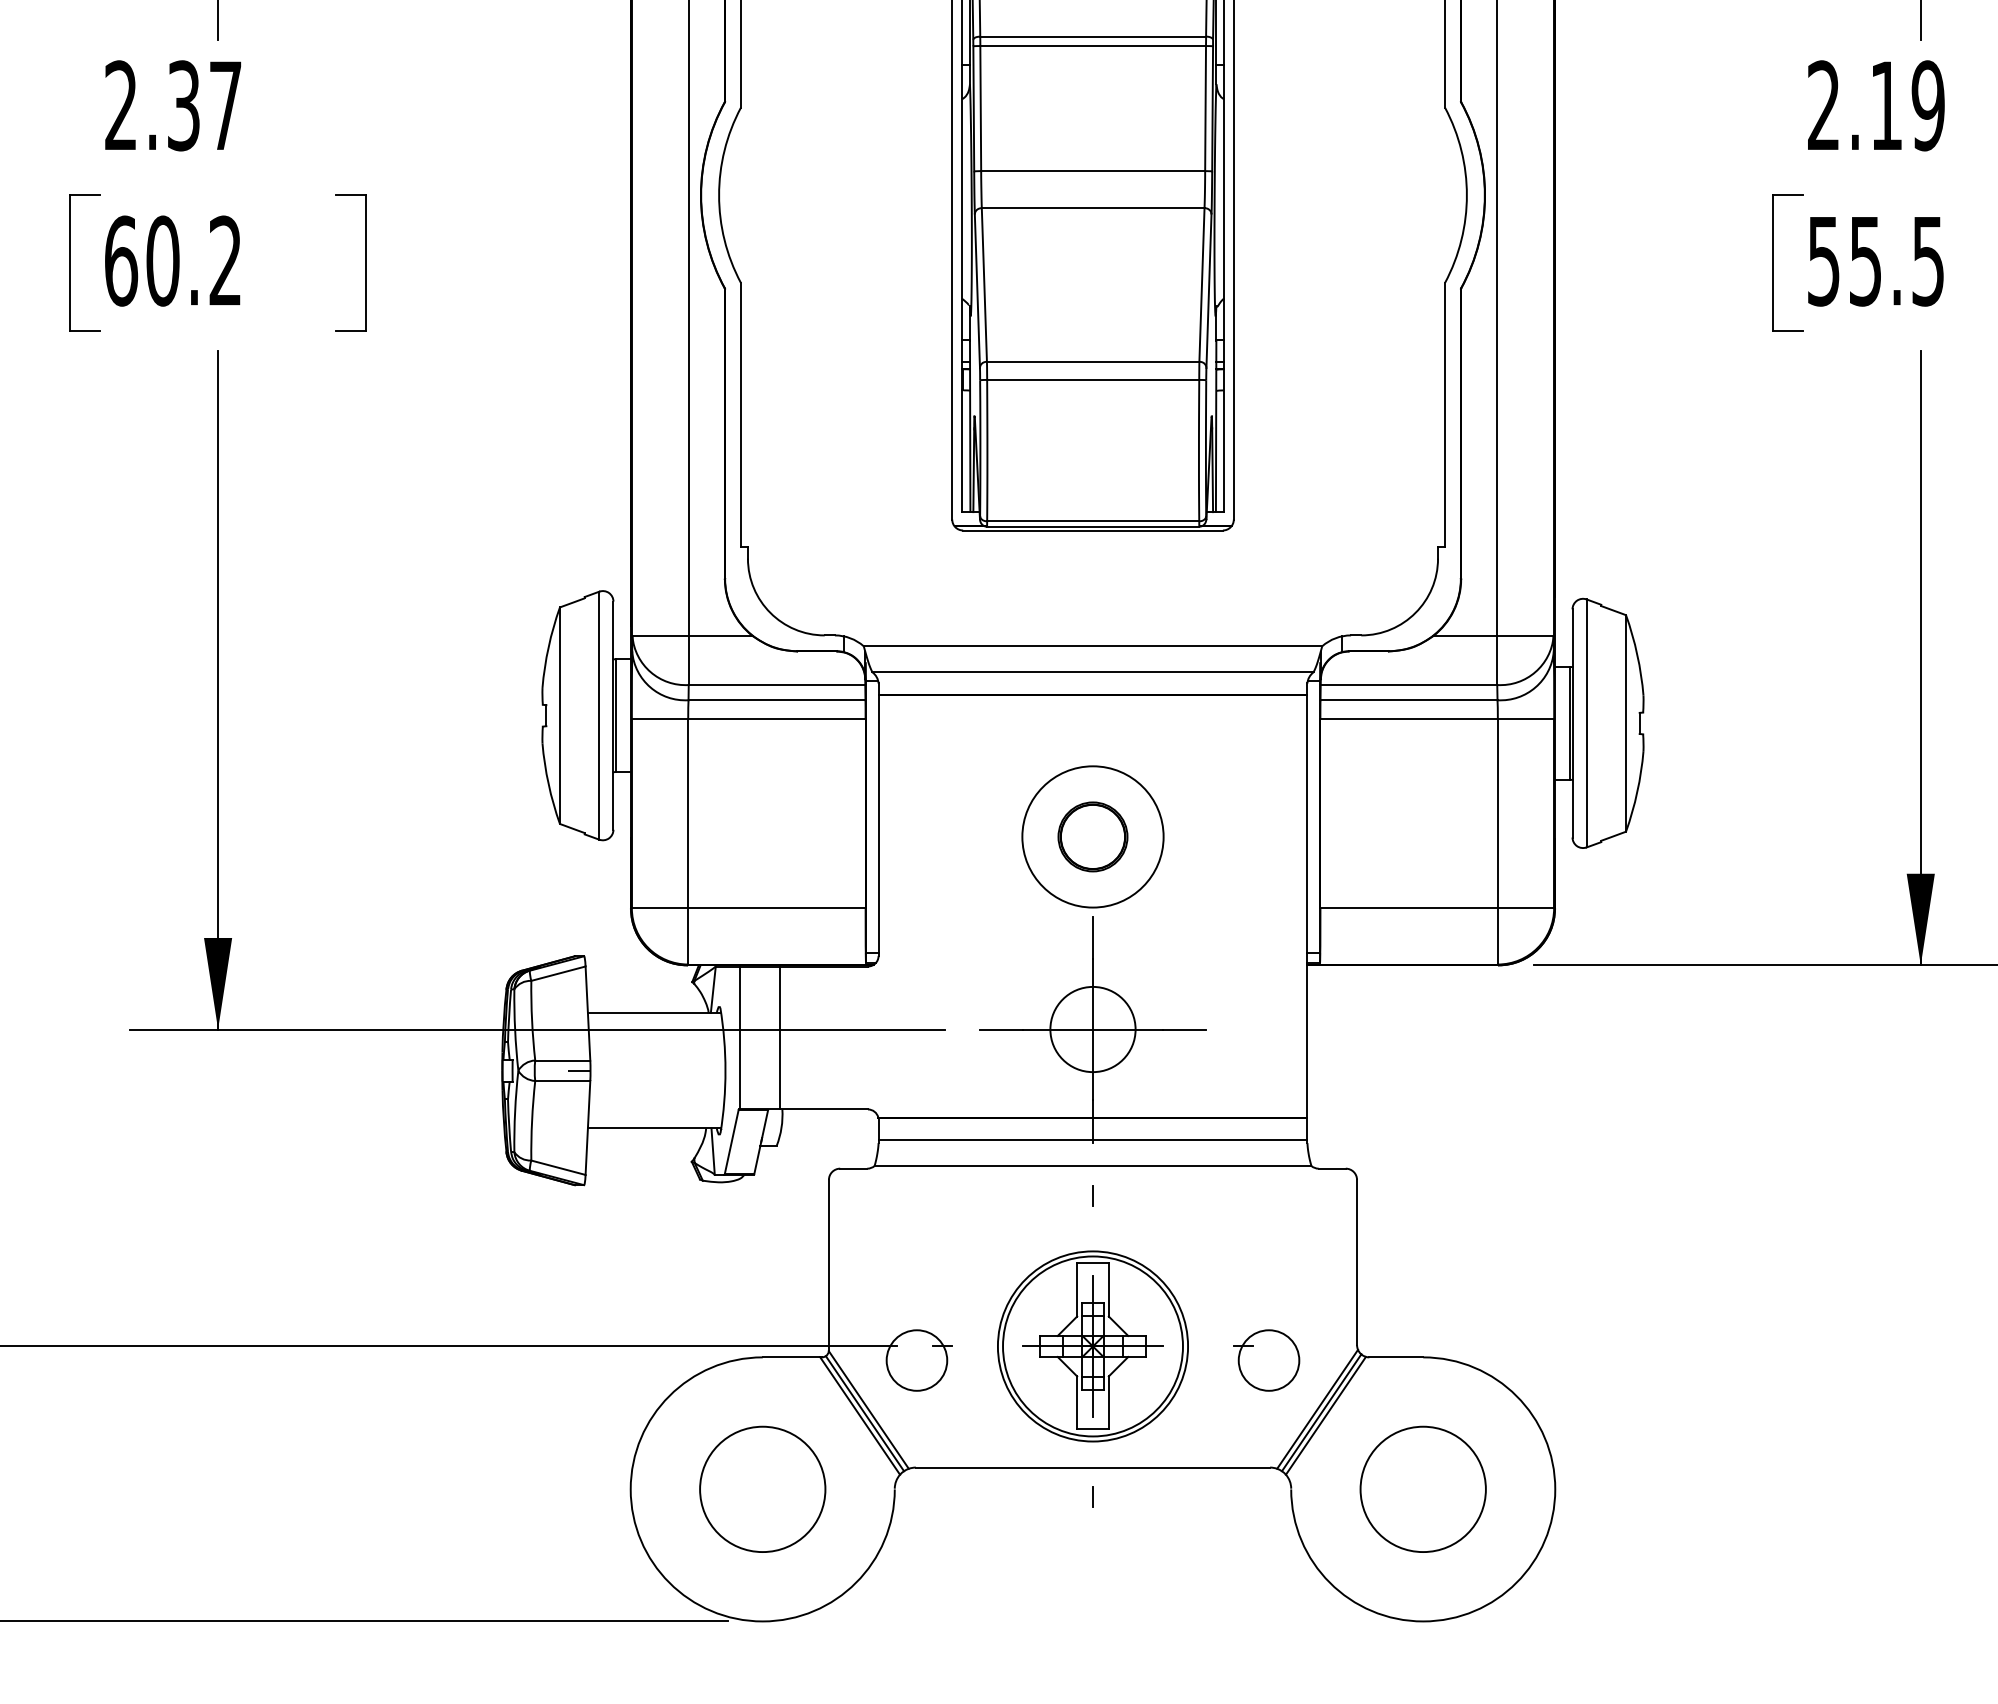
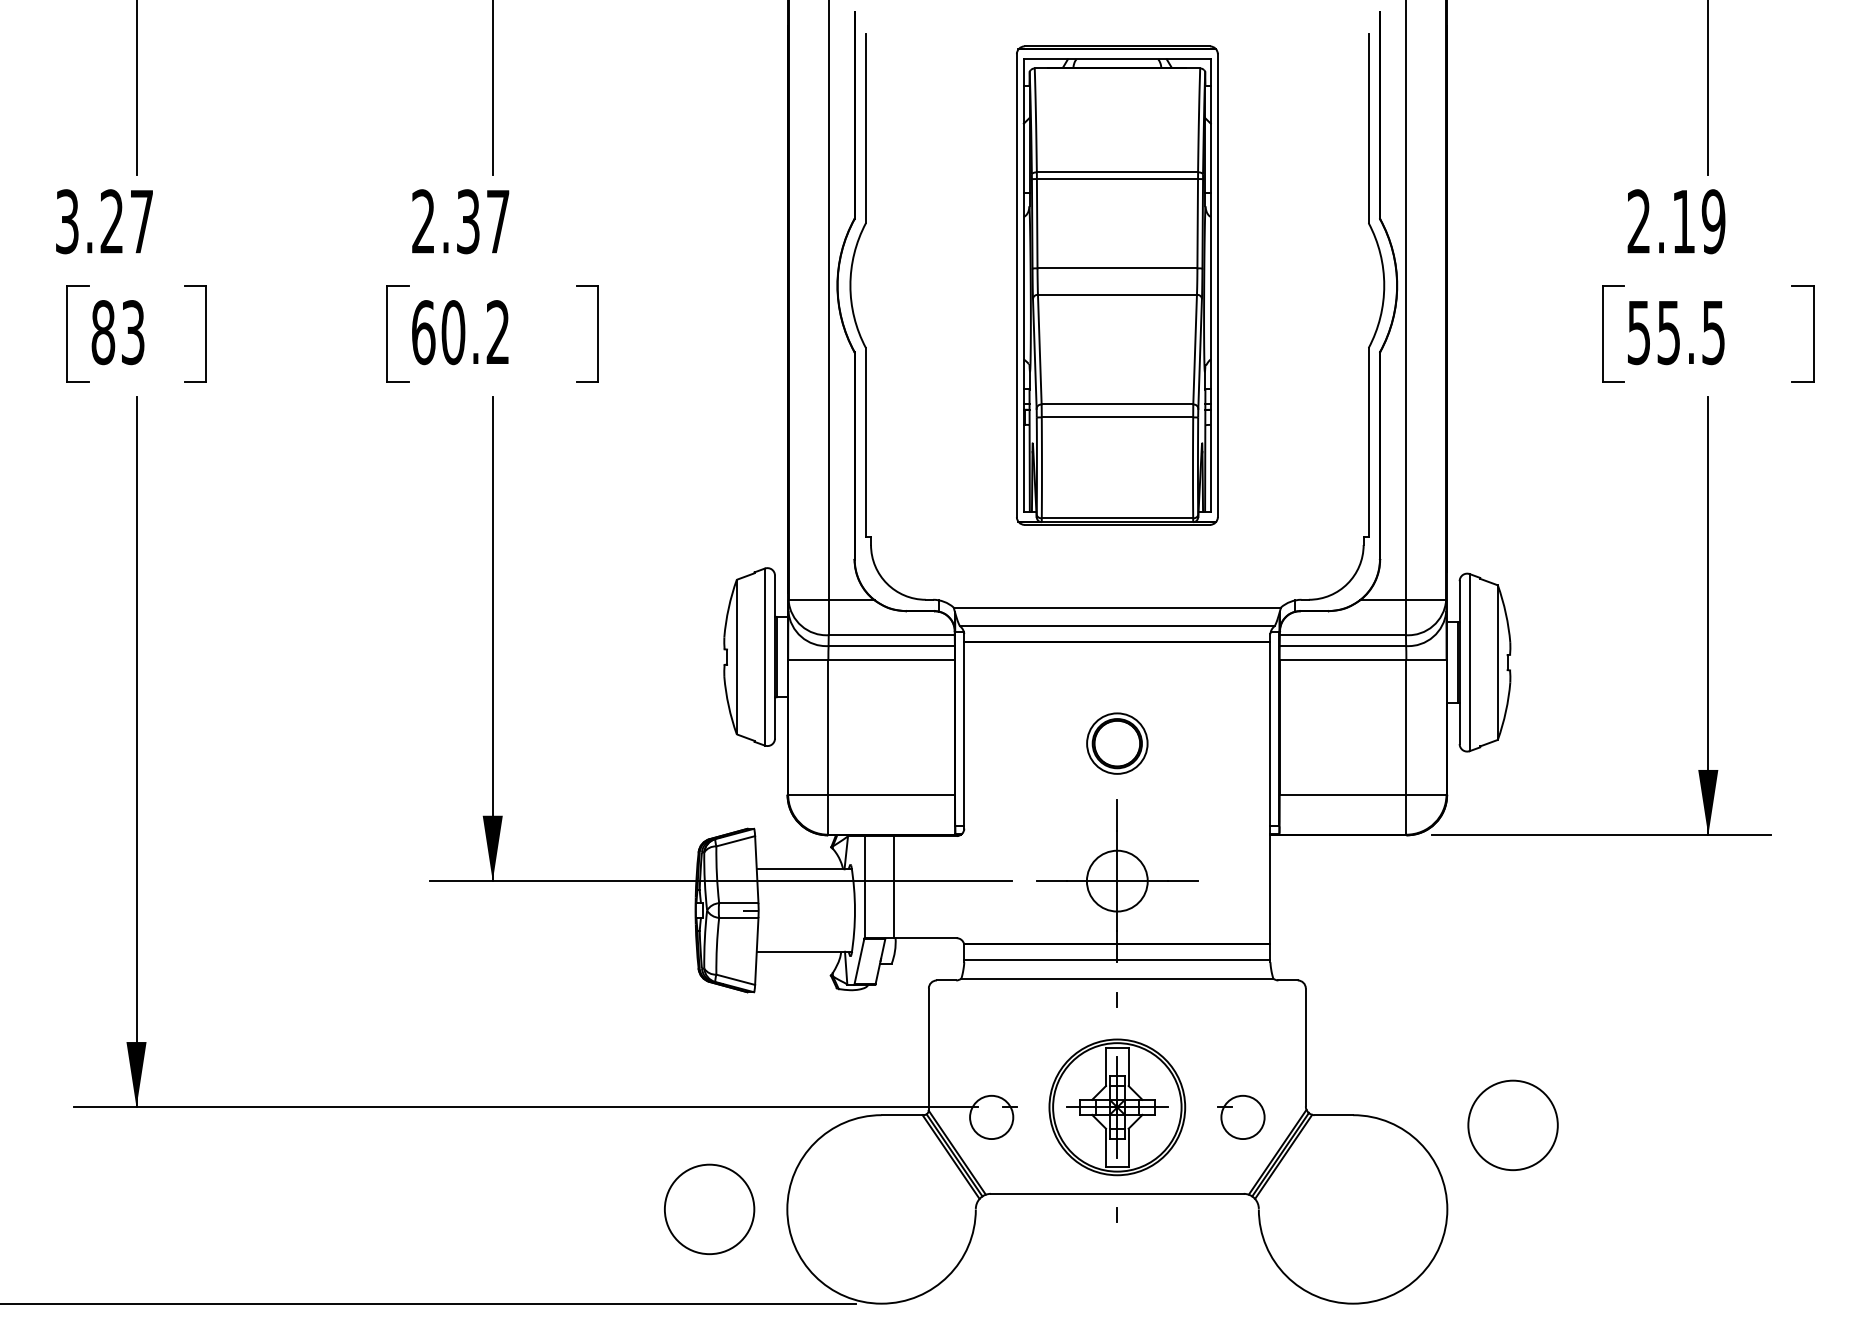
circle: (1091, 836) -> (1116, 743), size x0.6
circle: (762, 1489) -> (709, 1209), moved
circle: (1422, 1489) -> (1512, 1125), moved

